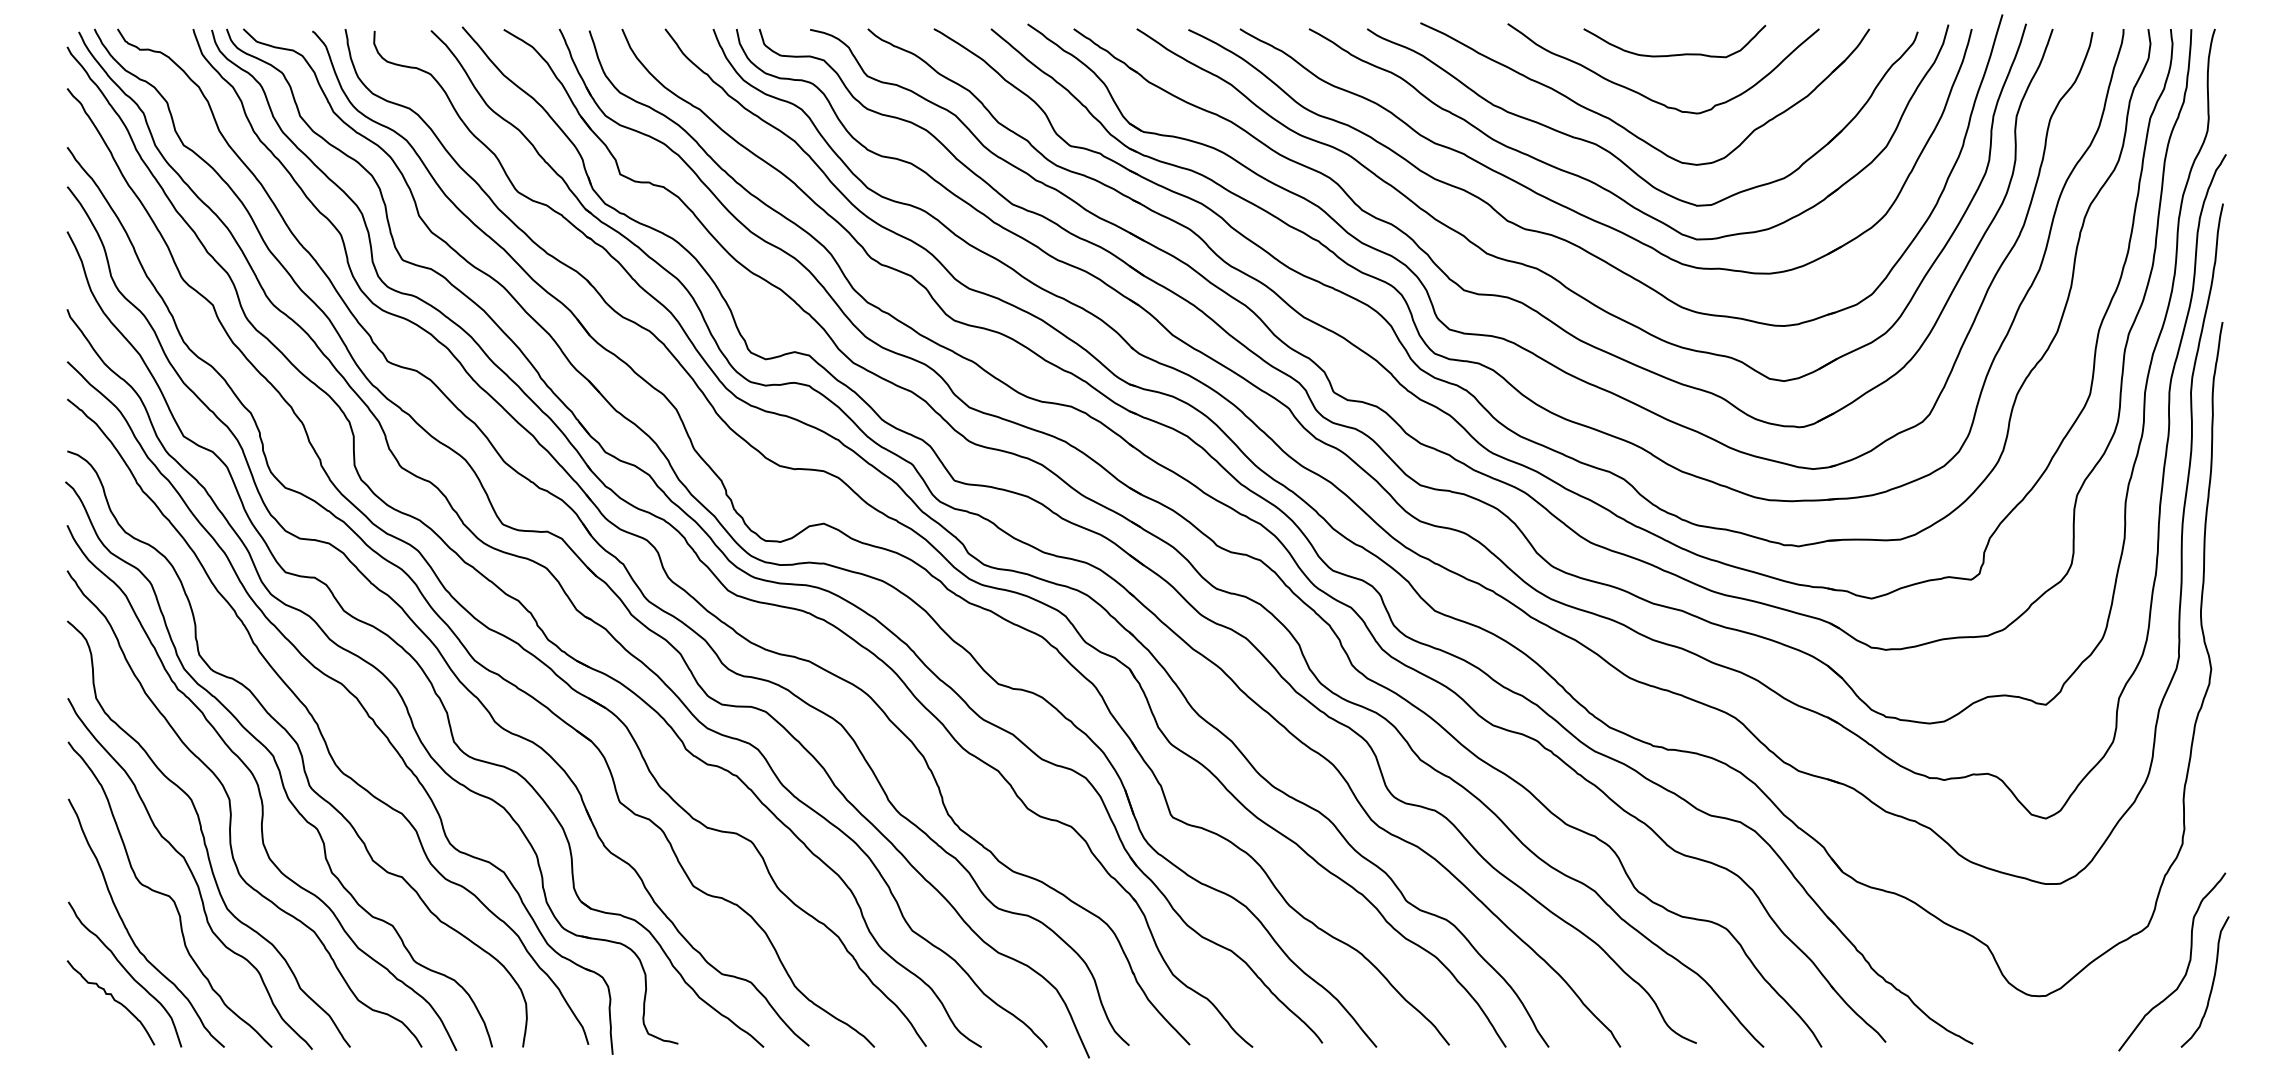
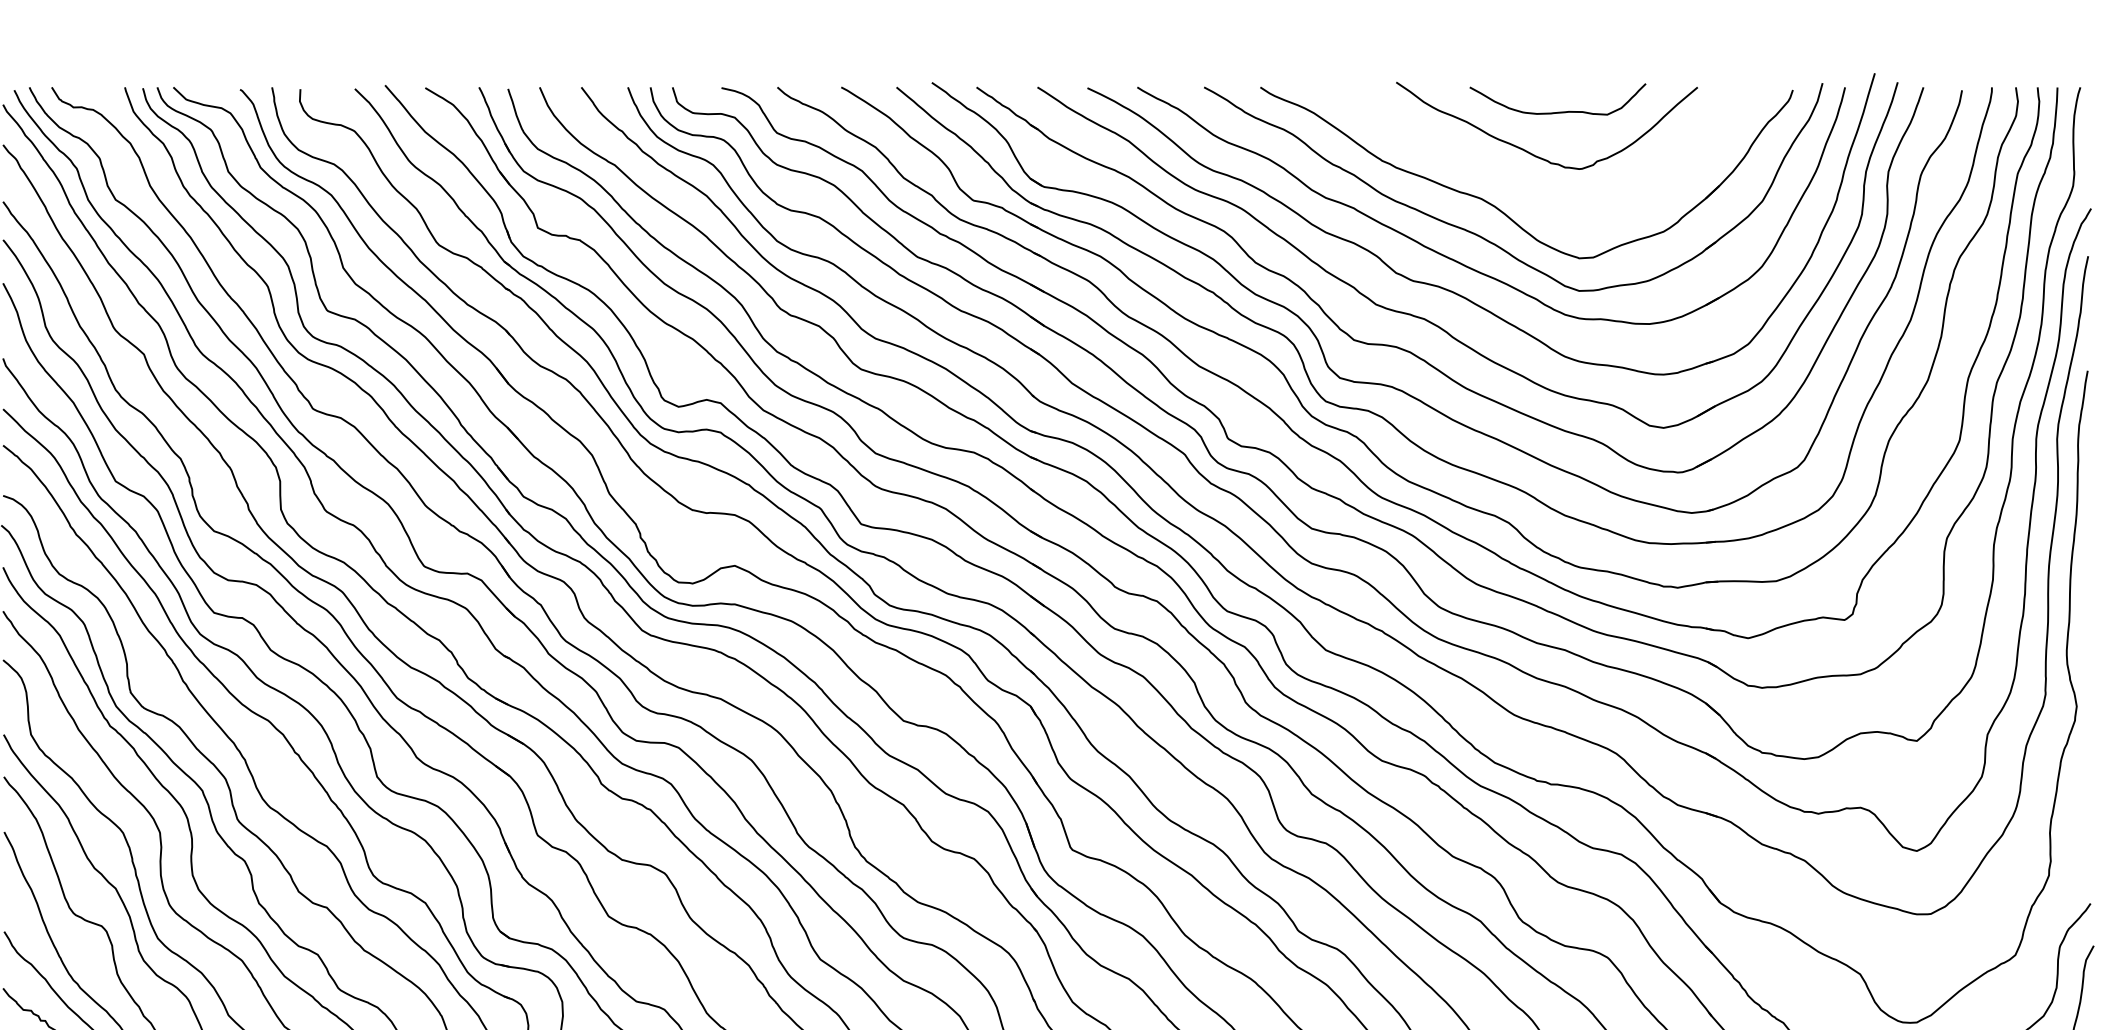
part: (1625, 127) -> (1510, 182), removed

